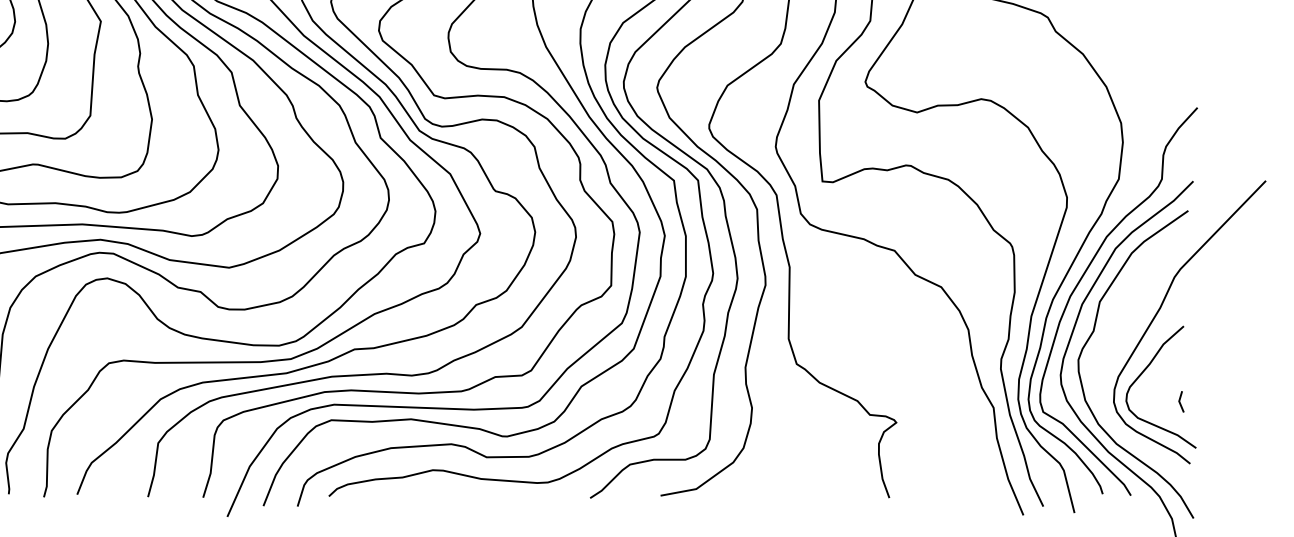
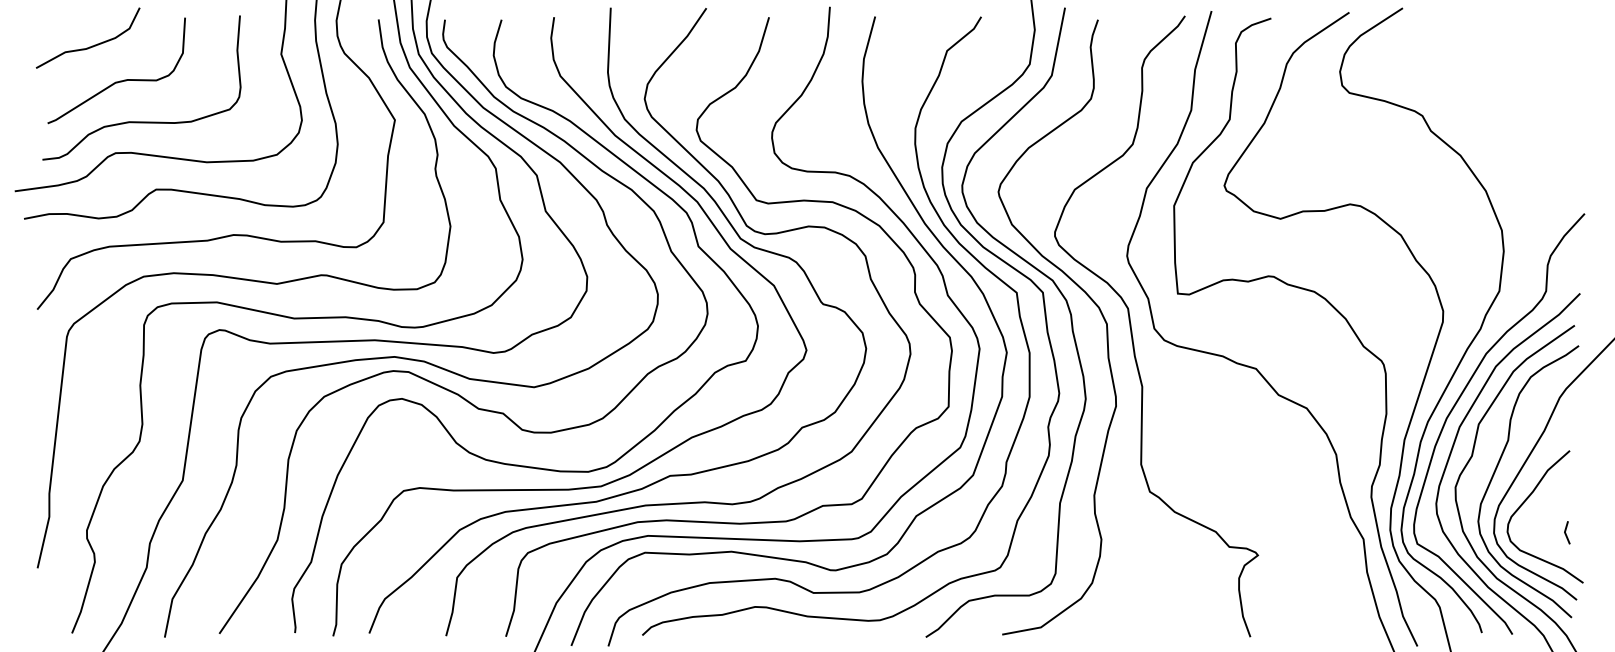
curve: (1117, 342) -> (1497, 468), added

